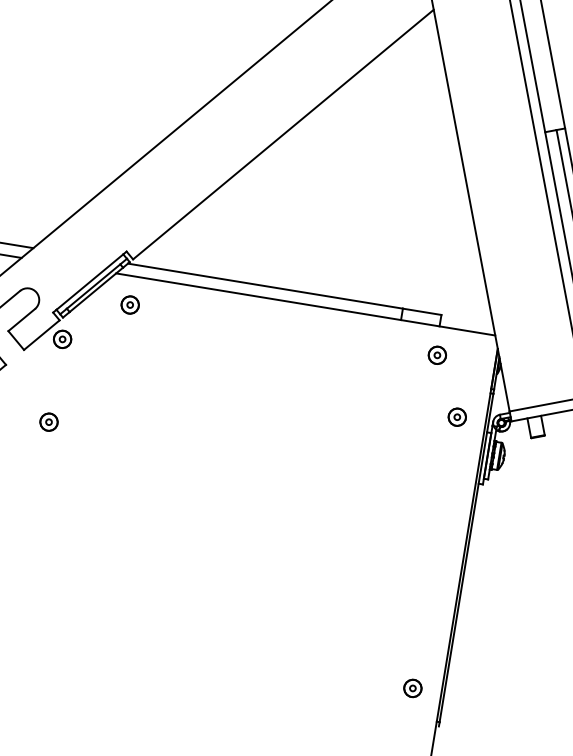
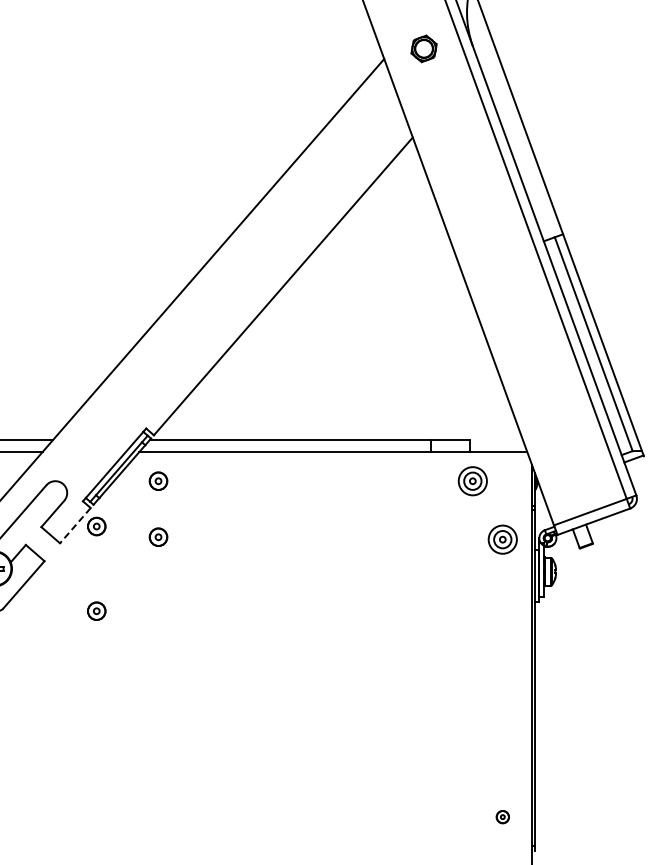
line: (41, 335) -> (75, 526), solid -> dashed
circle: (437, 355) -> (472, 481), size x1.6
part: (121, 359) -> (158, 536), added
circle: (457, 417) -> (502, 539), size x1.6
part: (412, 687) -> (502, 816), size x0.7

